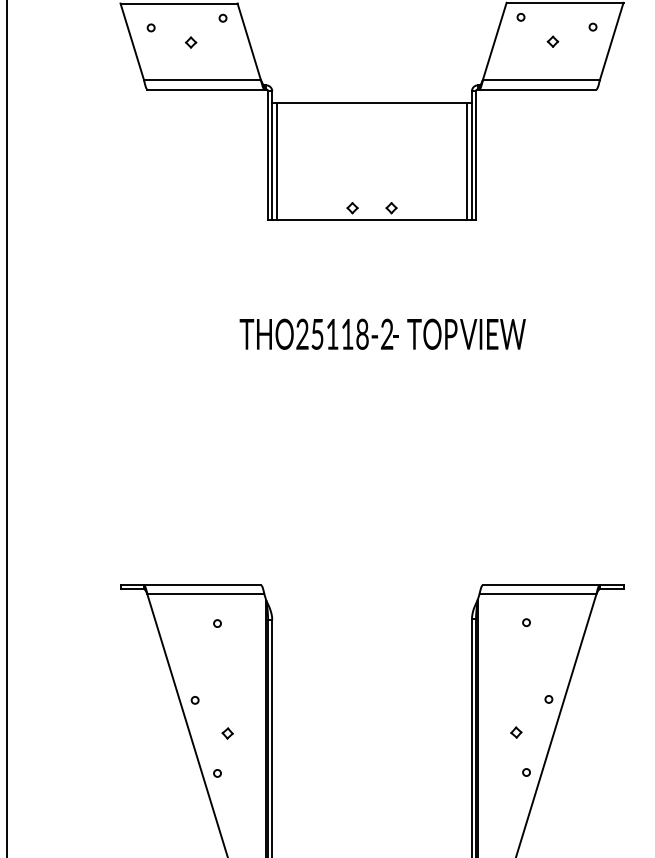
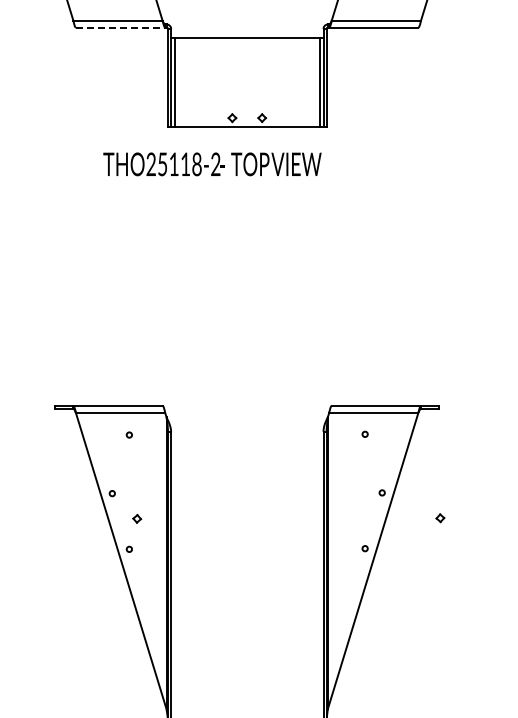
line: (205, 89) -> (120, 27), solid -> dashed
text: (382, 334) -> (212, 164), moved
part: (516, 732) -> (440, 518), moved

